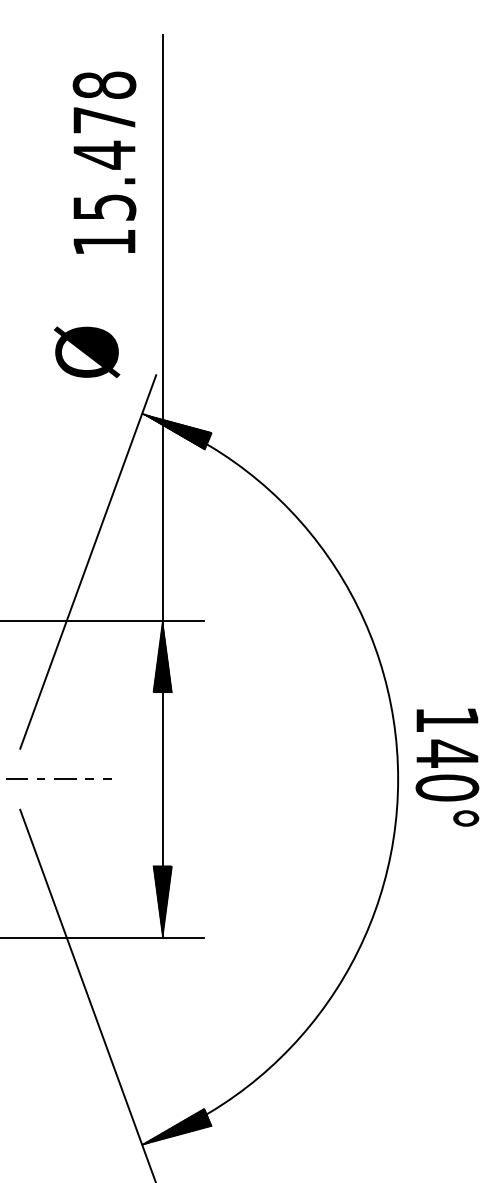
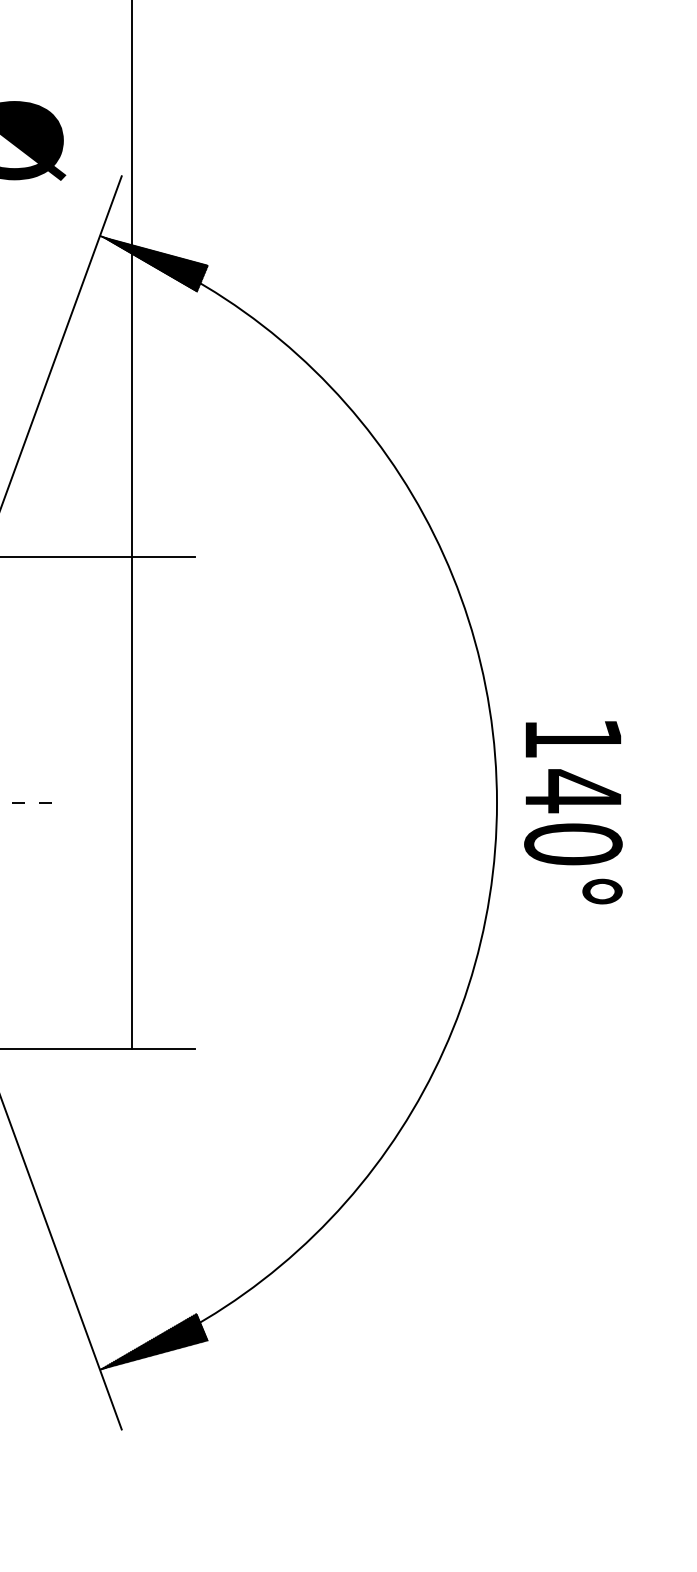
hatch: (162, 656) -> (131, 612), removed
text: (447, 767) -> (573, 812), moved
hatch: (162, 901) -> (131, 992), removed

